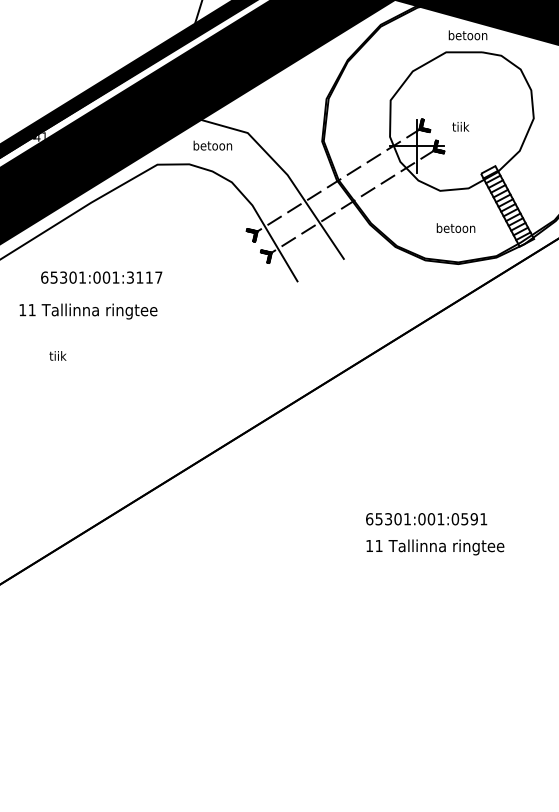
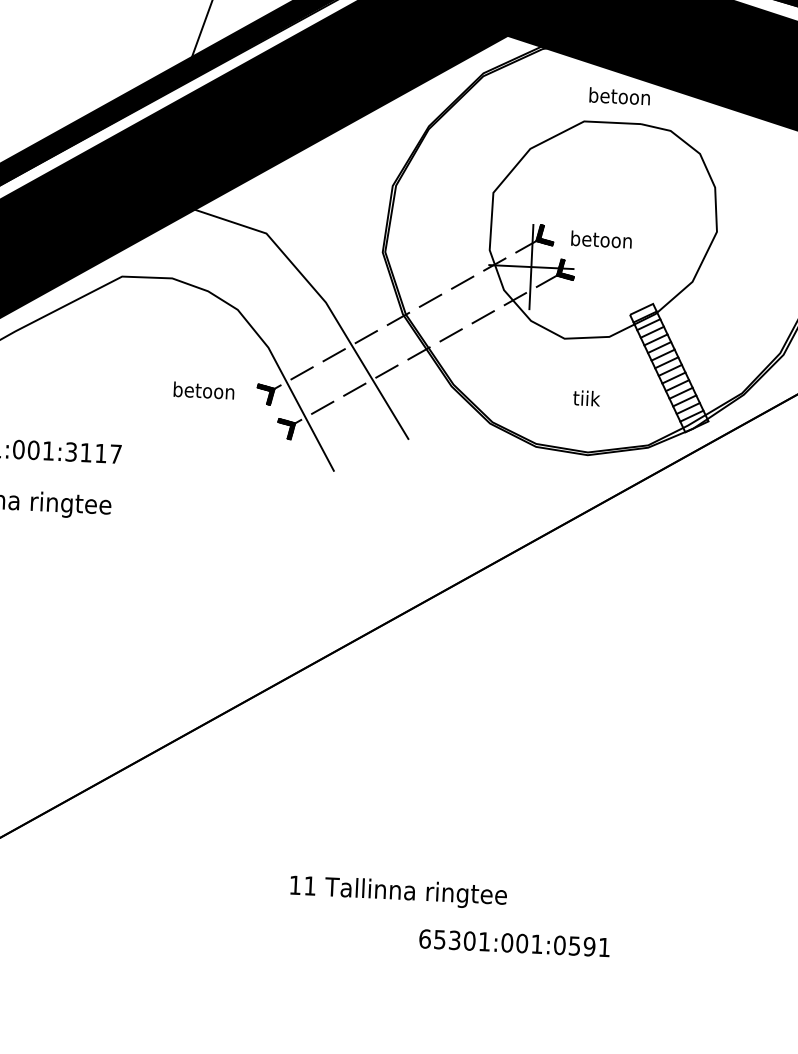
text: (460, 126) -> (601, 239), tiik -> betoon
text: (212, 145) -> (203, 390), moved
text: (455, 227) -> (585, 397), betoon -> tiik
text: (426, 519) -> (514, 943), moved
text: (435, 547) -> (398, 892), moved

